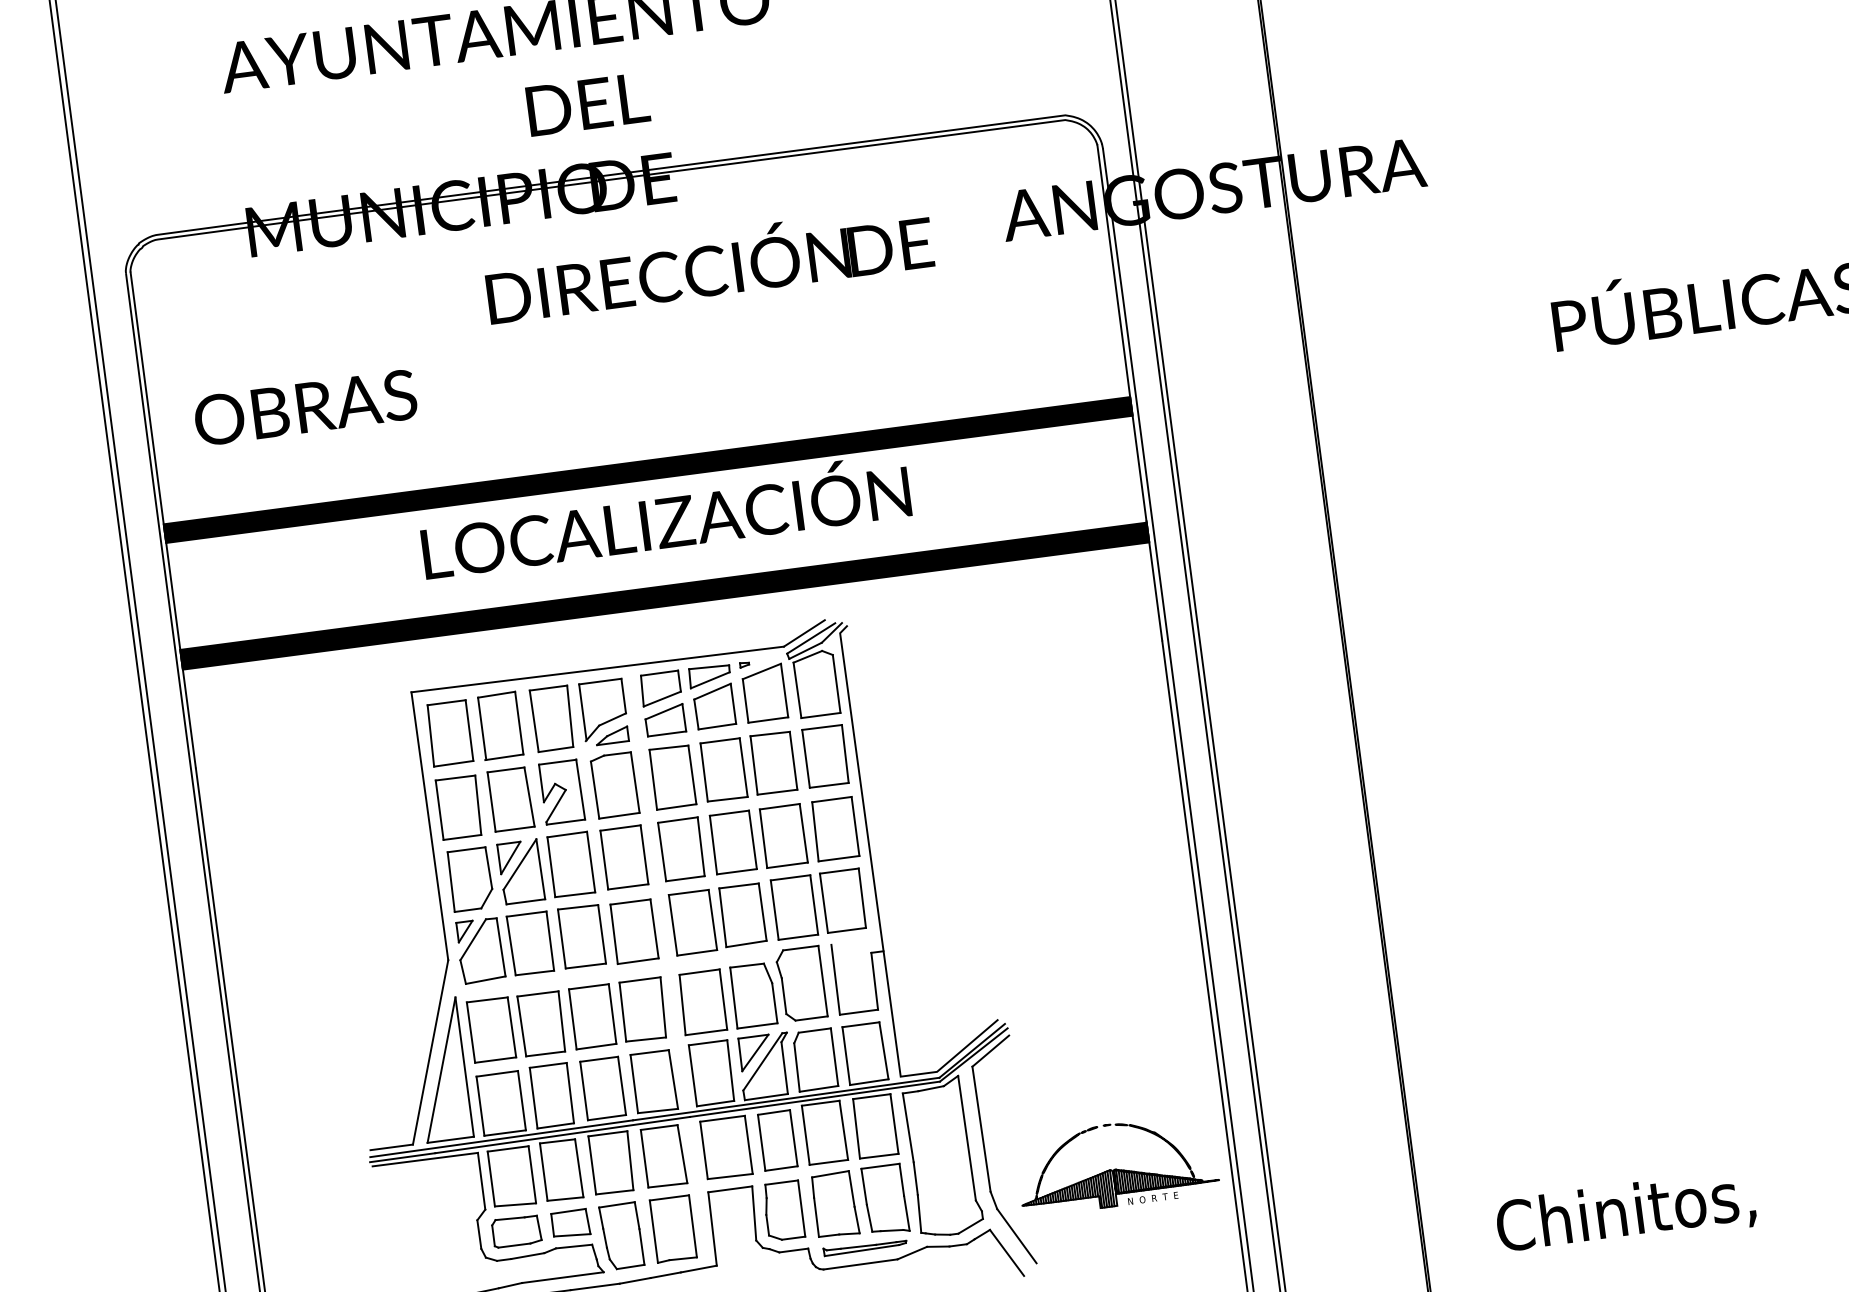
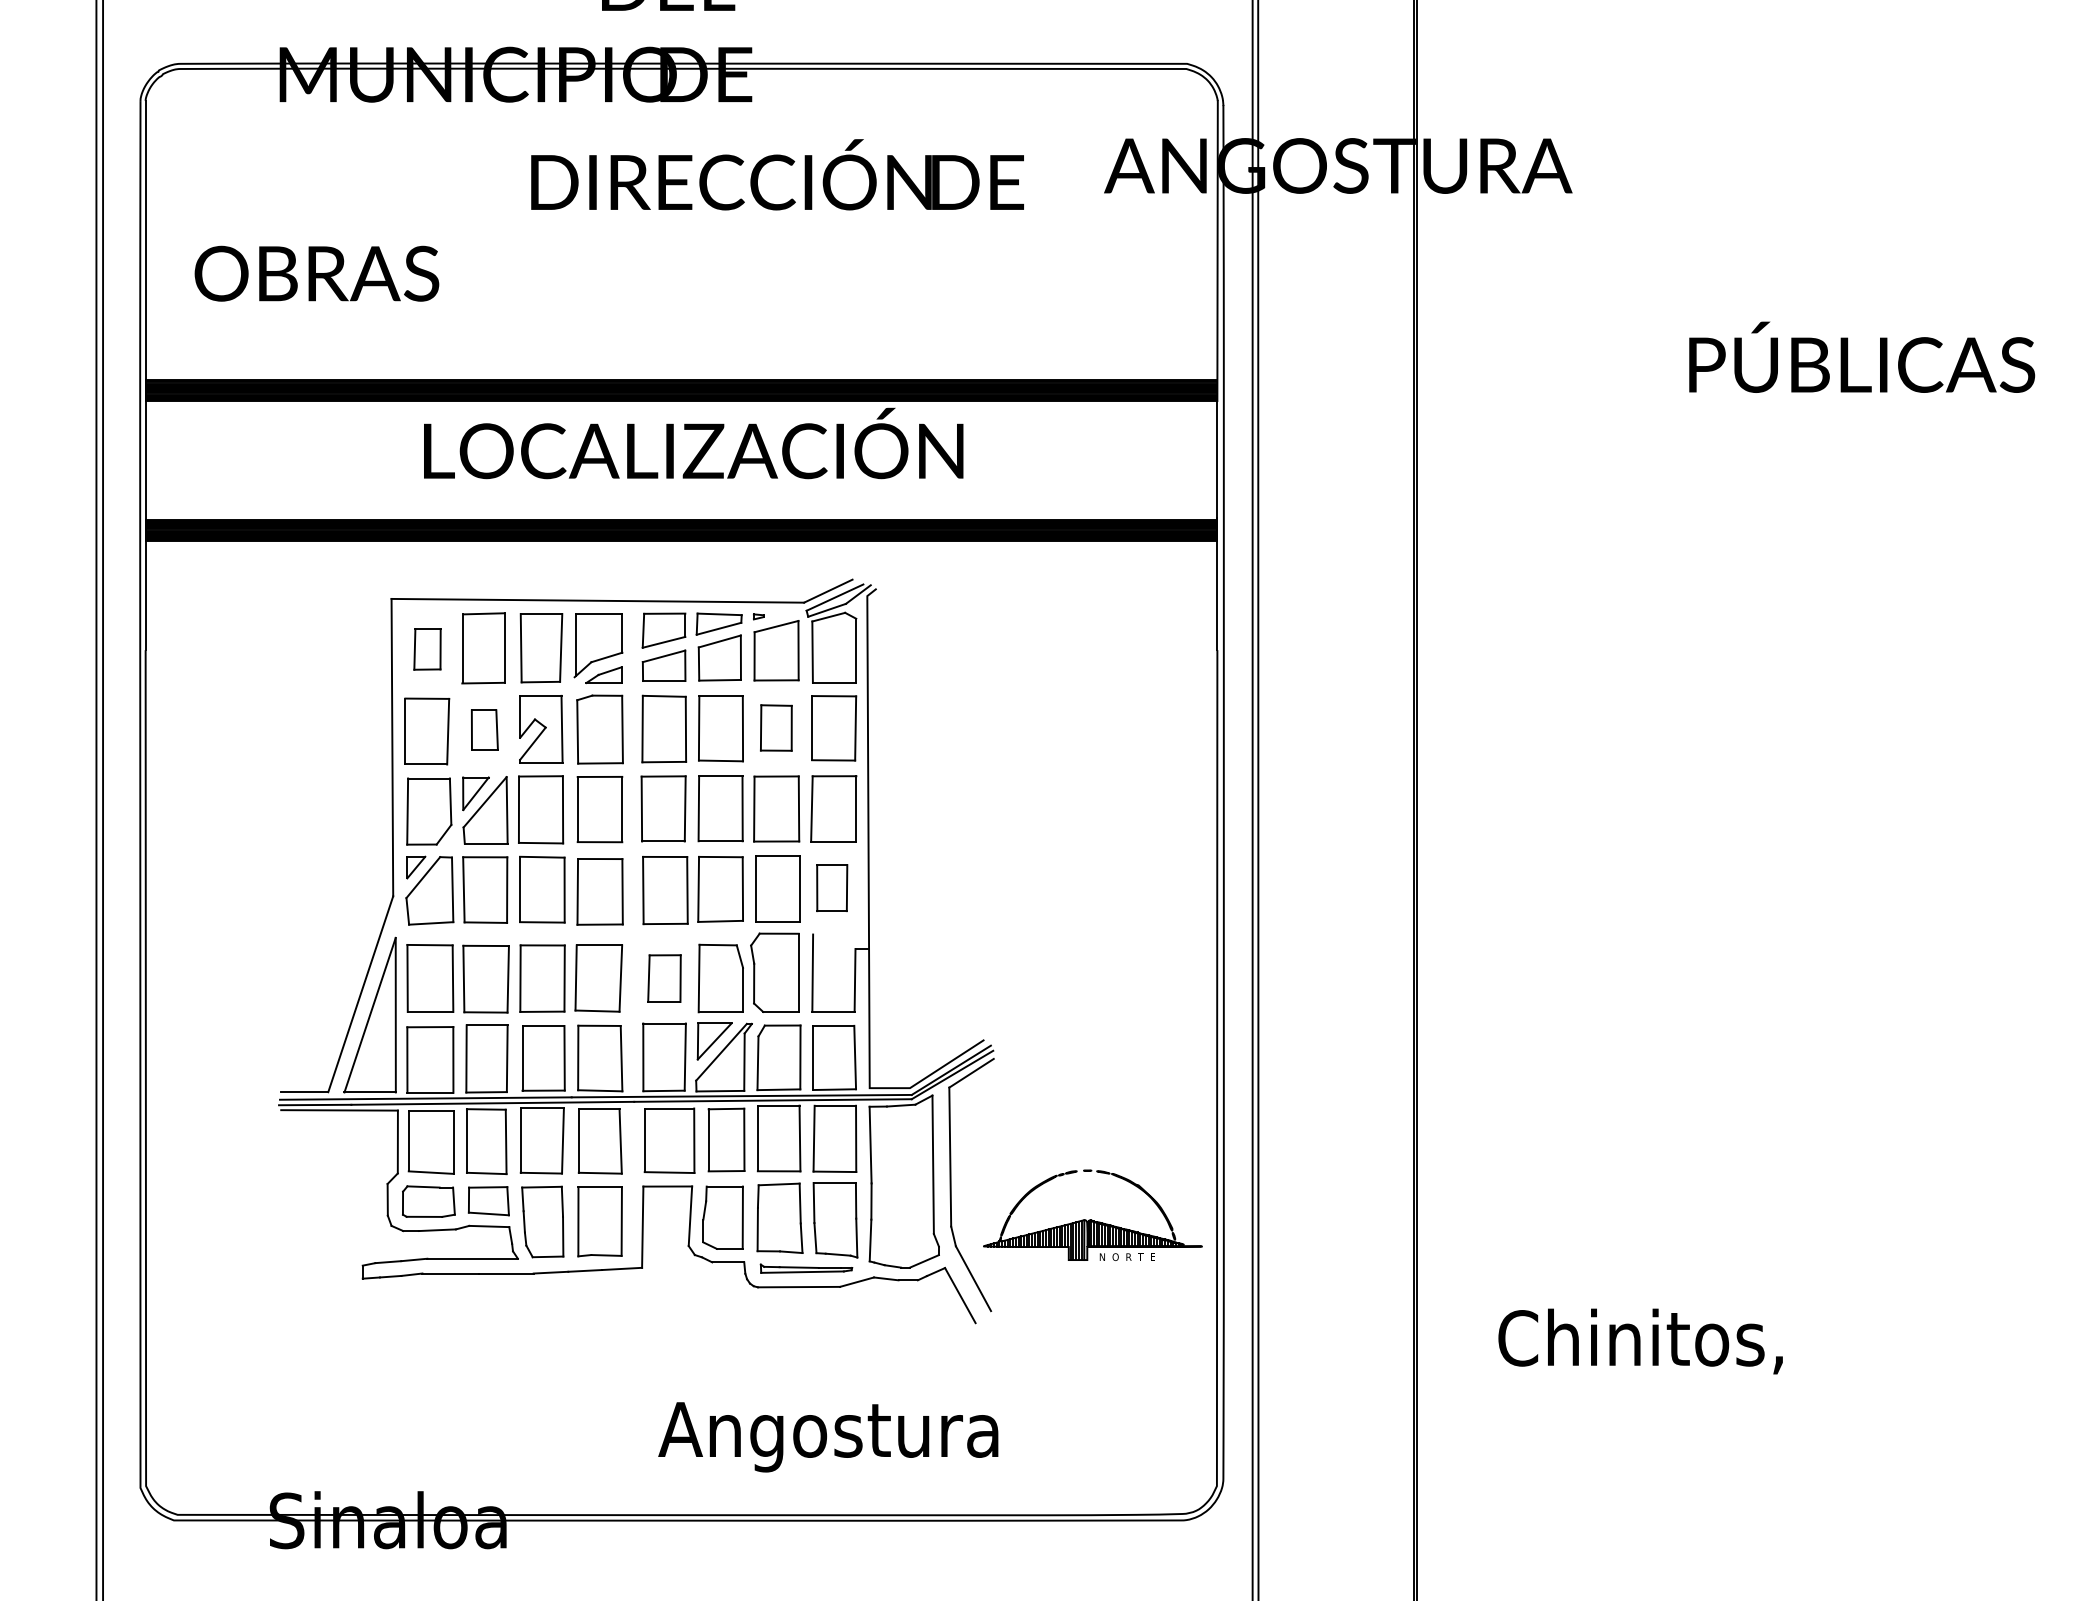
part: (449, 733) -> (427, 649), size x0.6
part: (773, 762) -> (776, 727), size x0.7
part: (510, 798) -> (484, 729), size x0.6
part: (842, 900) -> (831, 887), size x0.7
part: (702, 1002) -> (664, 978), size x0.7

